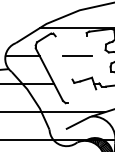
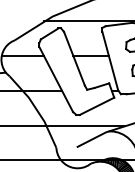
line: (63, 57) -> (73, 58), added
line: (92, 59) -> (109, 60), added
line: (82, 96) -> (97, 106), added

